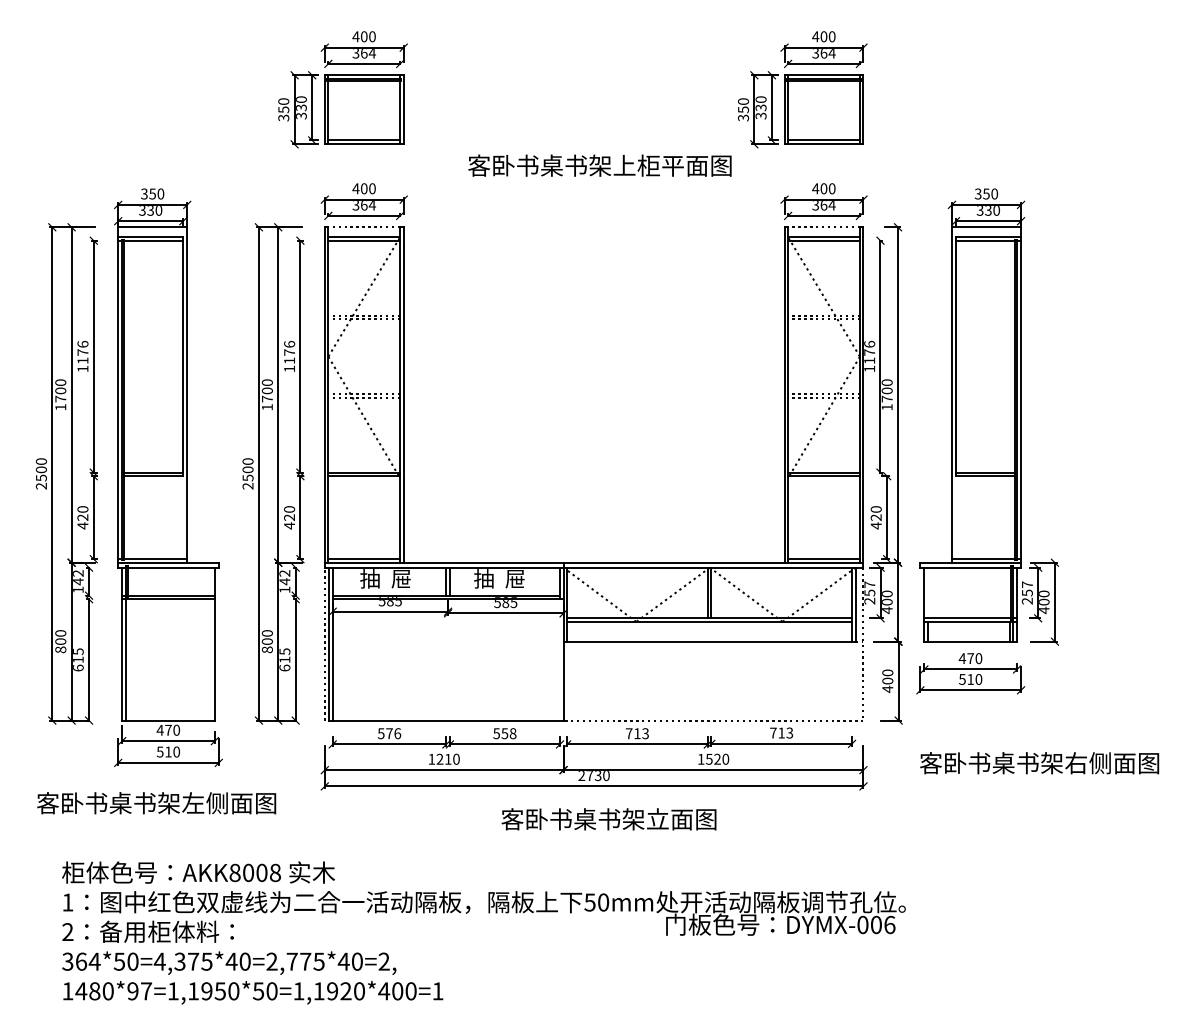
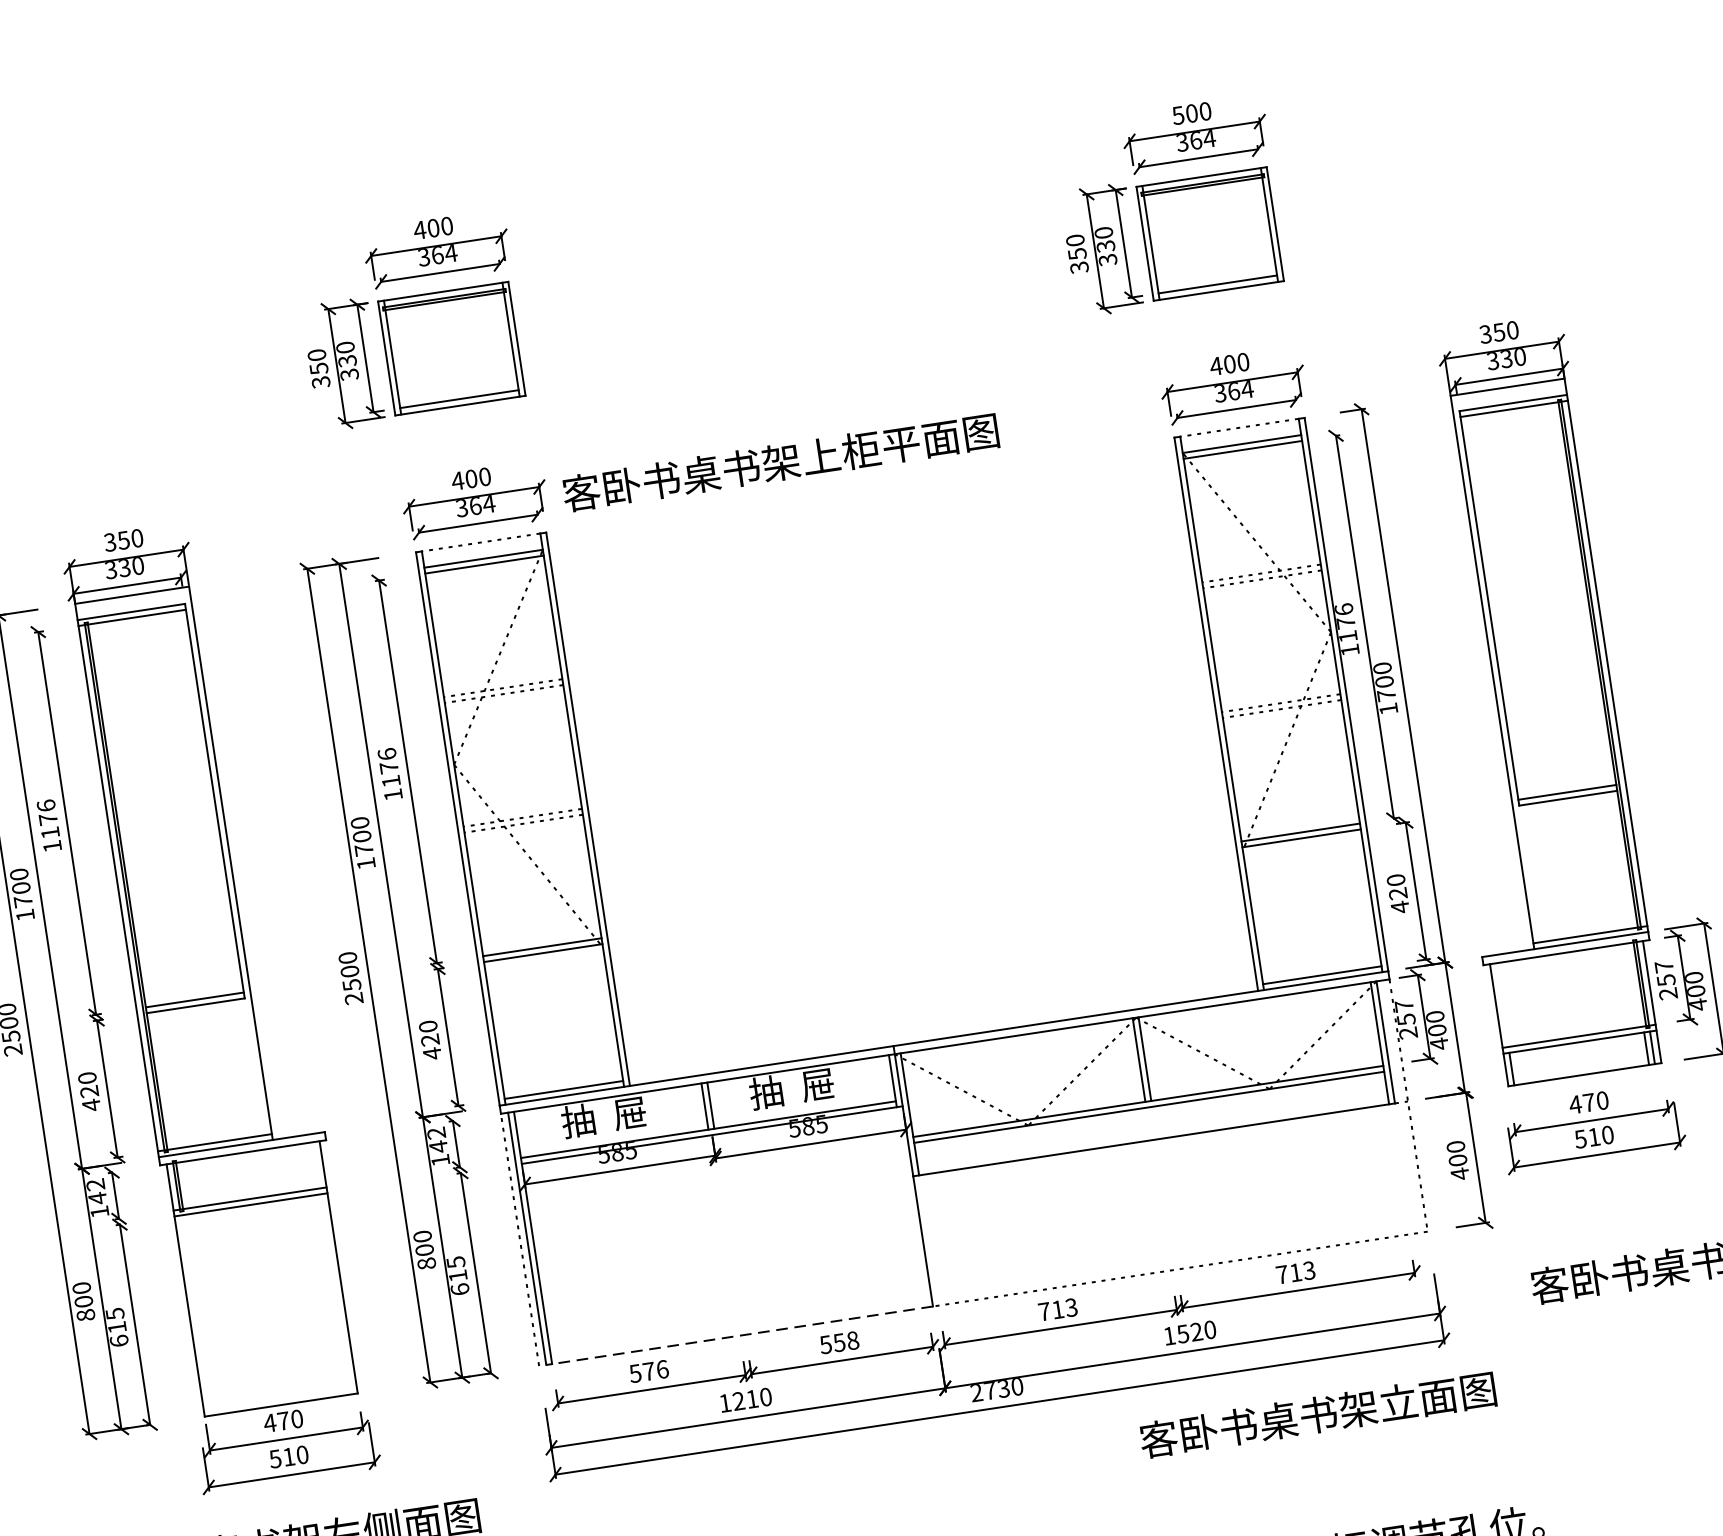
text: (815, 36) -> (1177, 115), 400 -> 500
text: (599, 165) -> (779, 462), moved
line: (125, 659) -> (195, 1315), removed
line: (445, 720) -> (738, 1335), solid -> dashed
text: (608, 819) -> (1317, 1415), moved

